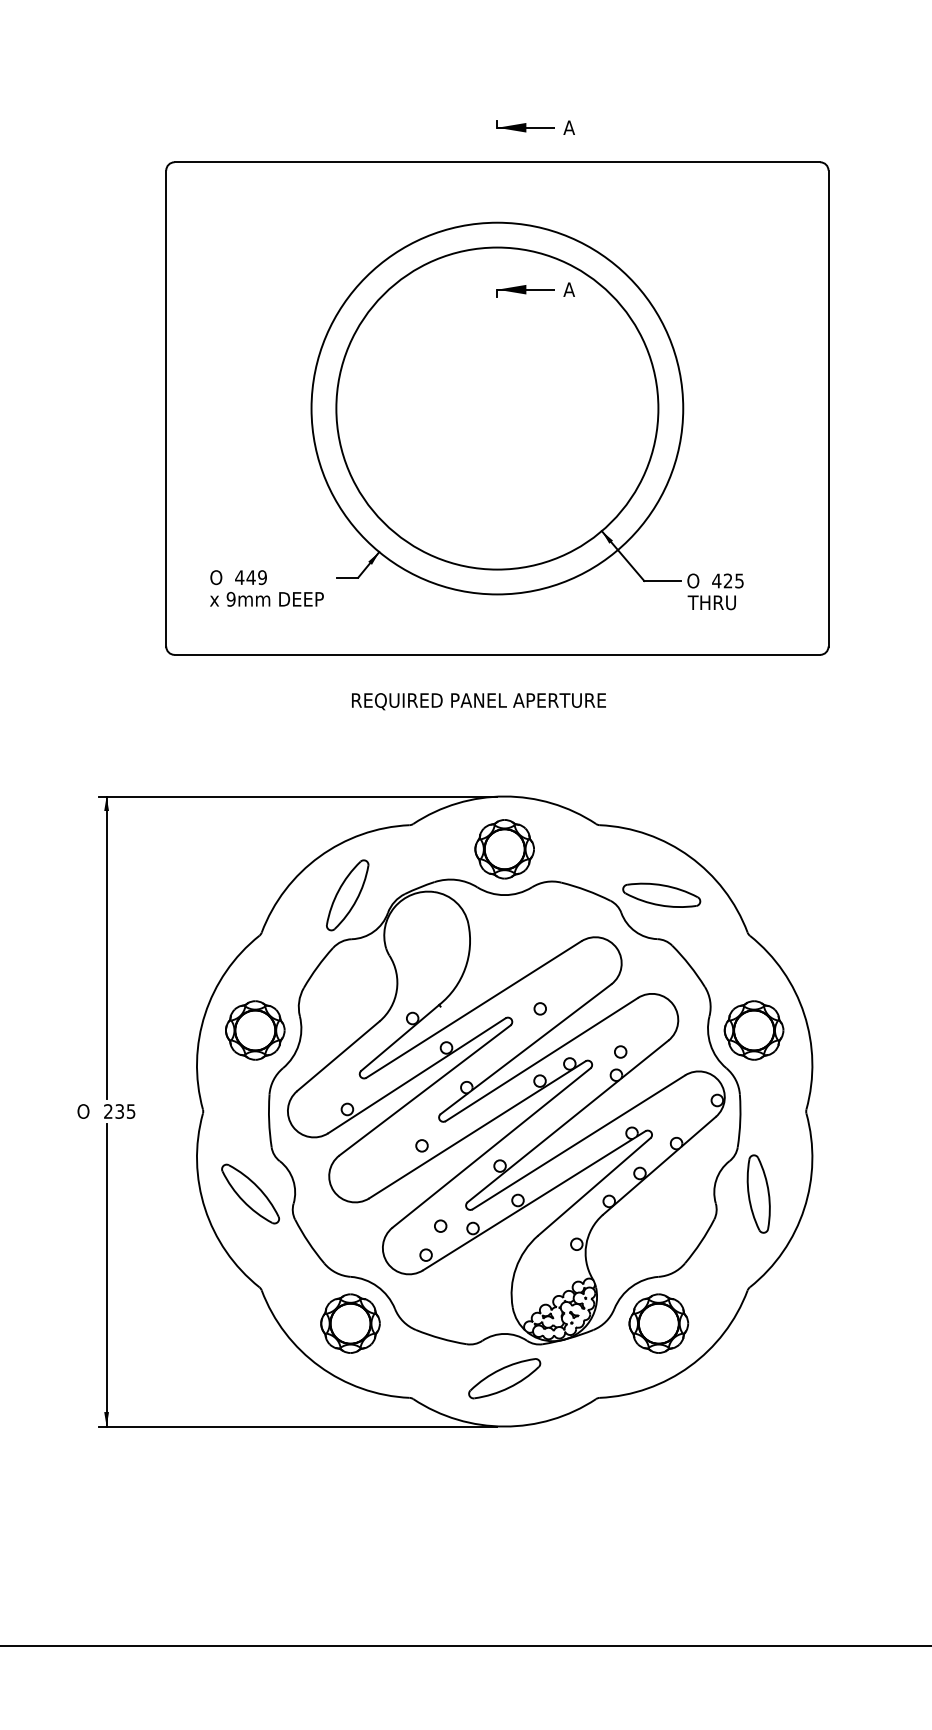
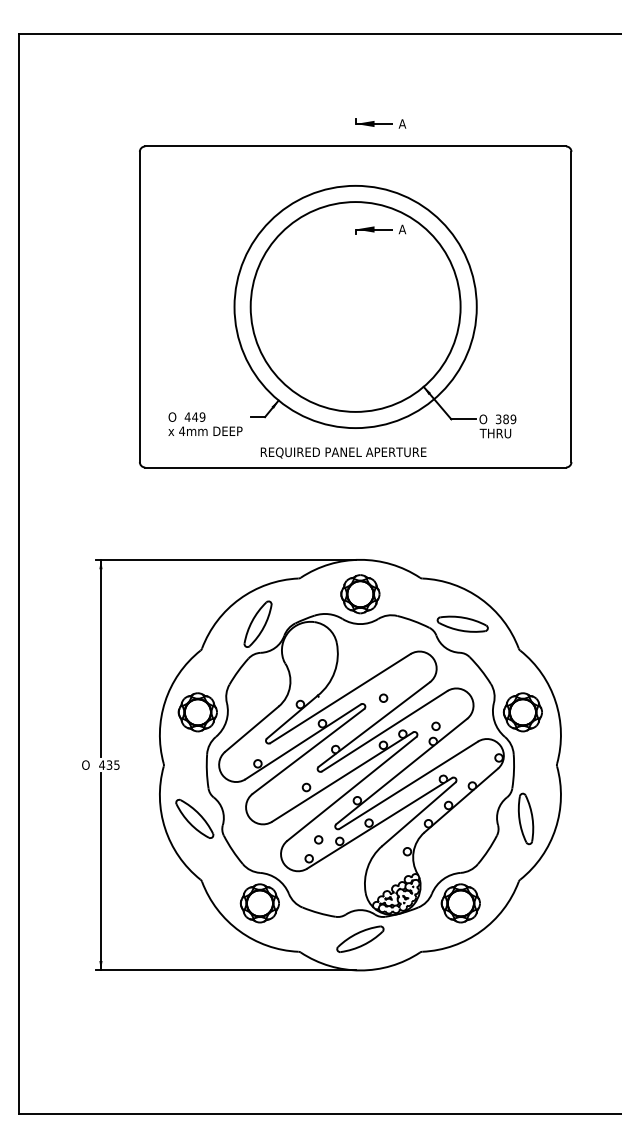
text: (727, 581) -> (505, 419), 425 -> 389
text: (231, 599) -> (182, 431), 9mm -> 4mm
text: (478, 700) -> (343, 452), moved
text: (108, 1110) -> (102, 764), 235 -> 435

